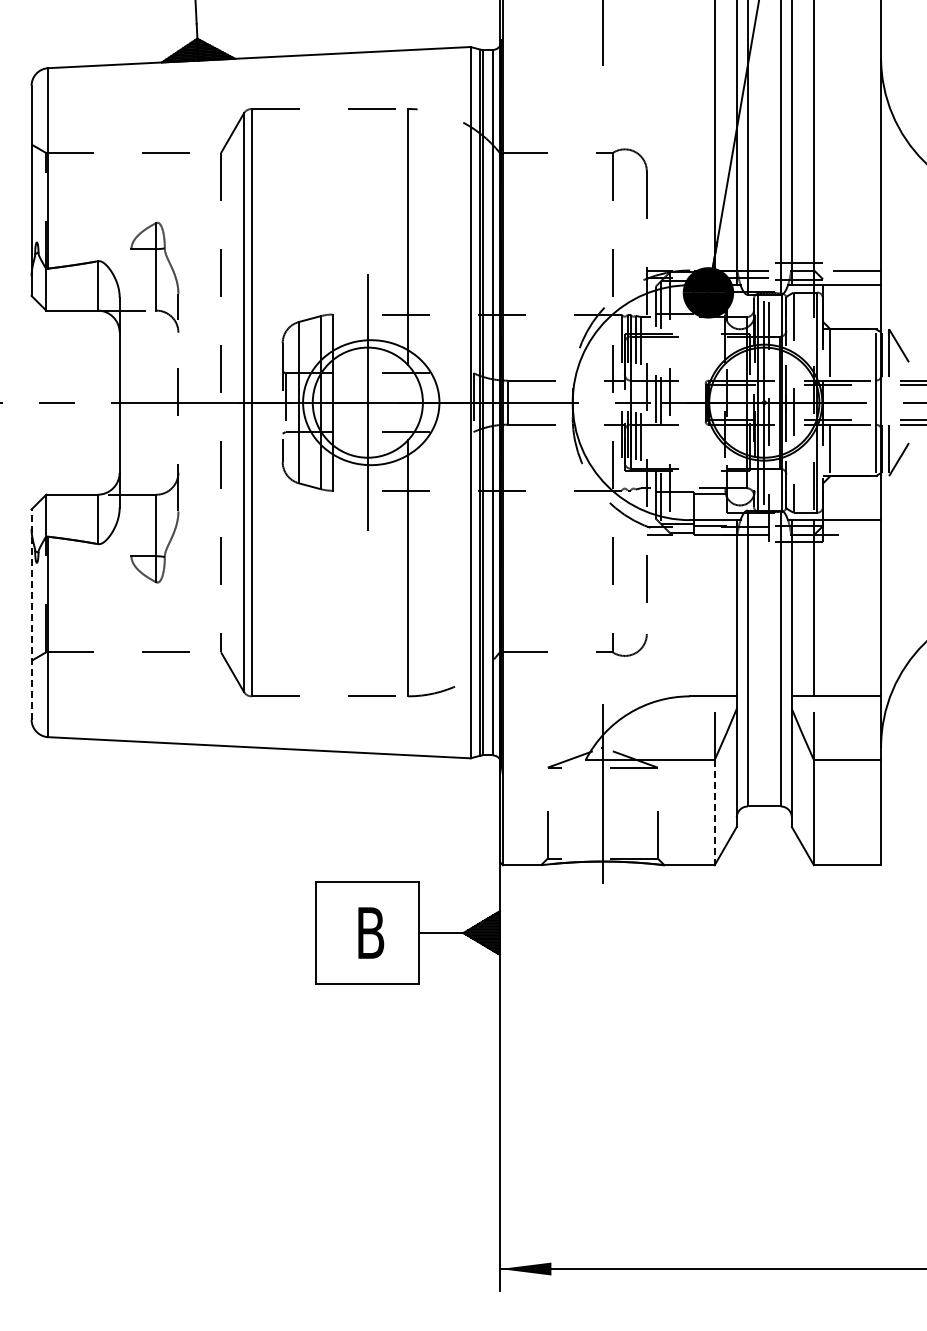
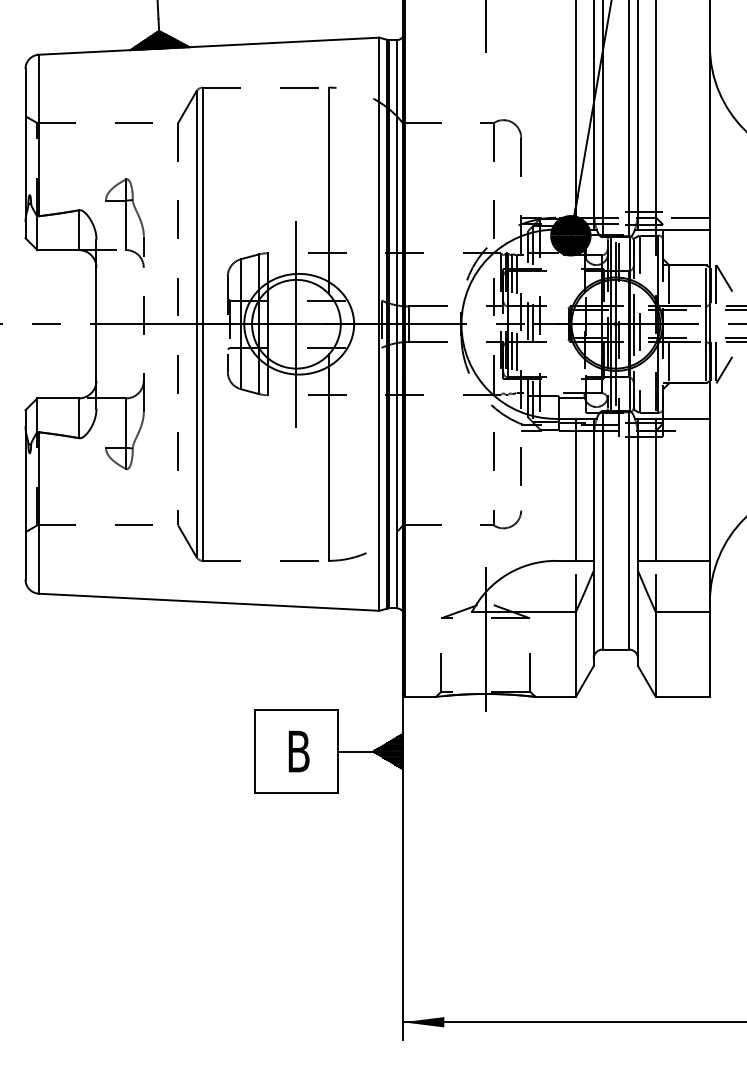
line: (714, 608) -> (575, 490), added
line: (31, 614) -> (25, 494), dashed -> solid
line: (714, 812) -> (575, 654), dashed -> solid

